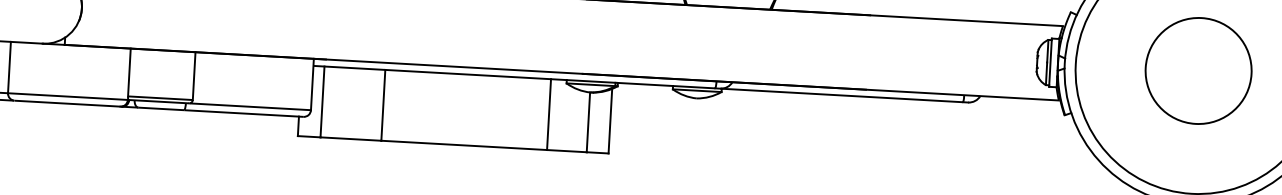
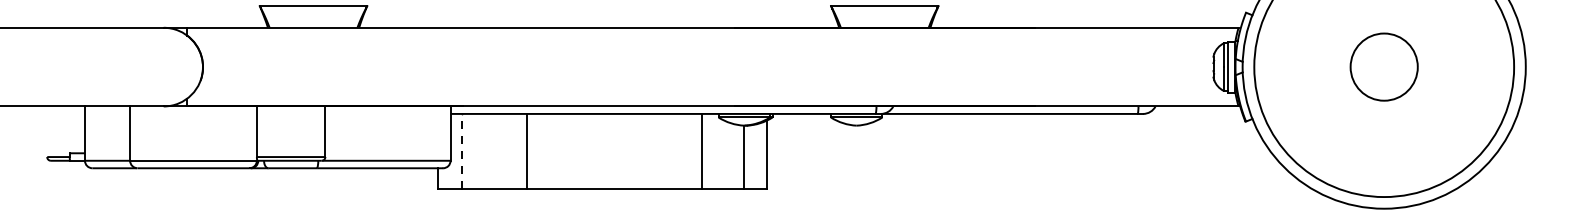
circle: (1198, 71) -> (1384, 67), size x0.6
line: (322, 101) -> (462, 150), solid -> dashed

